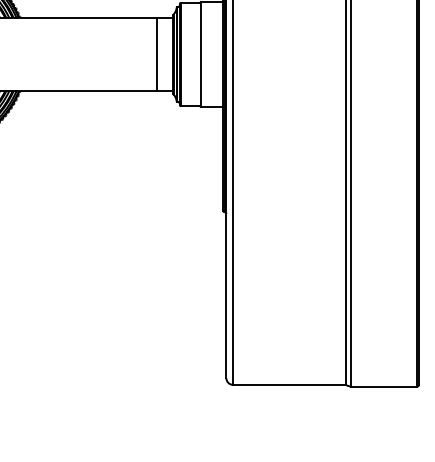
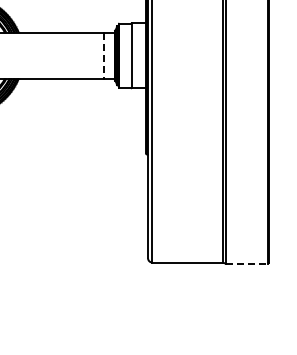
line: (156, 54) -> (104, 55), solid -> dashed
line: (383, 386) -> (246, 263), solid -> dashed

